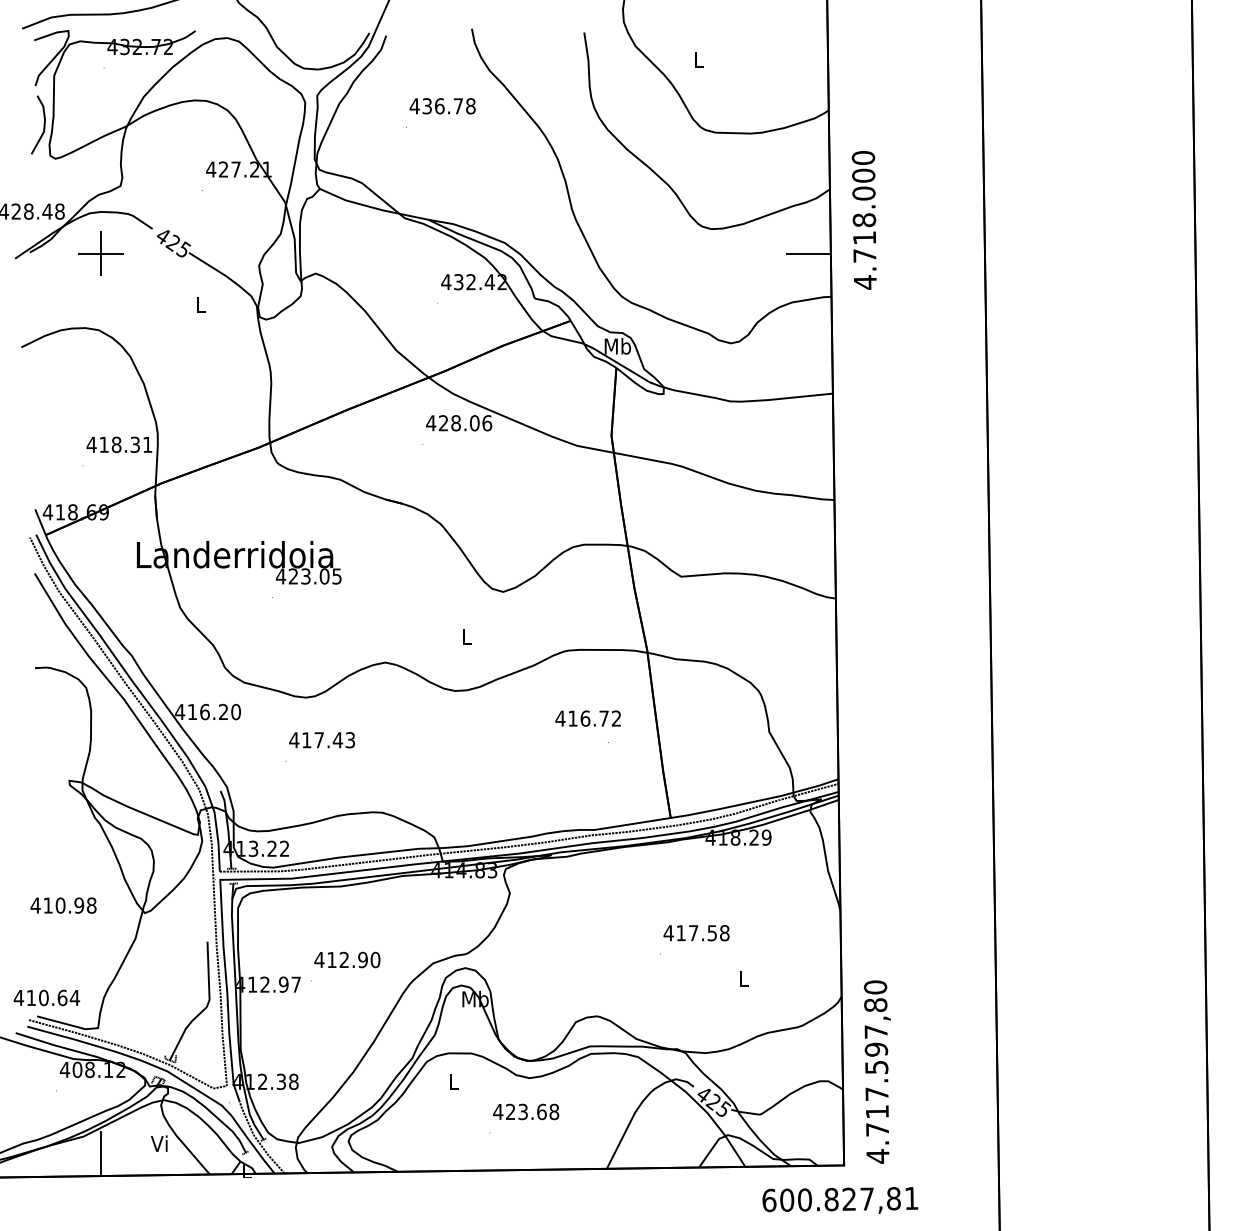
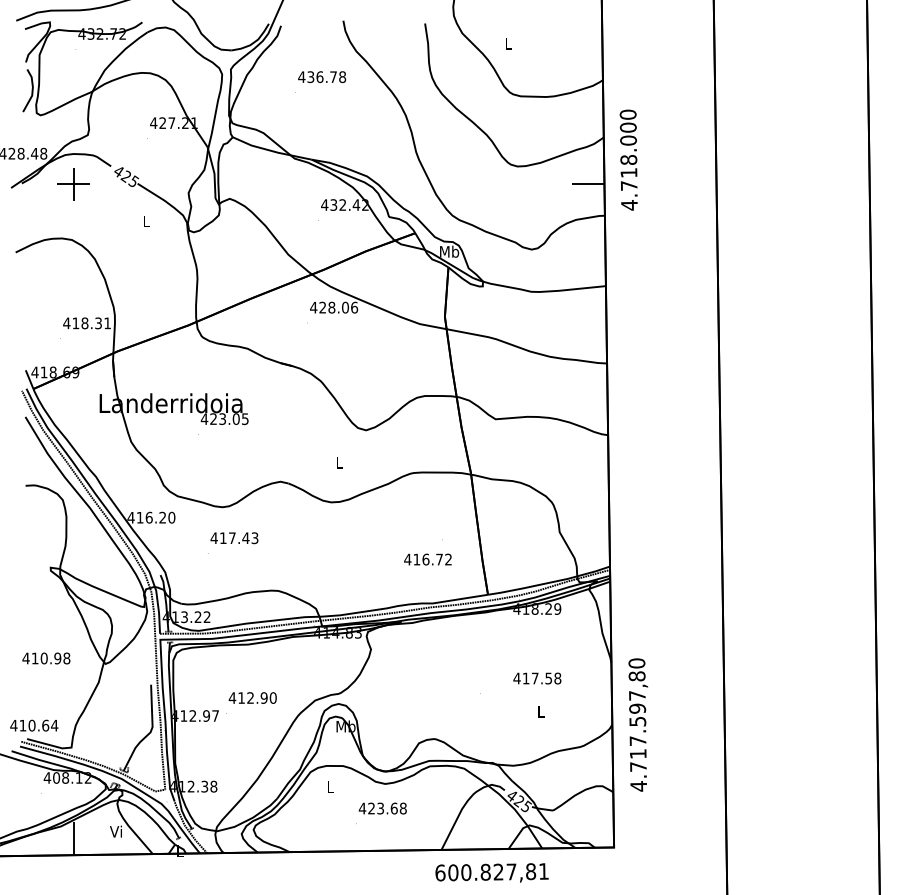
text: (587, 718) -> (427, 559), moved
text: (696, 933) -> (537, 678), moved
text: (876, 1071) -> (637, 724), moved
text: (840, 1200) -> (492, 872), moved

